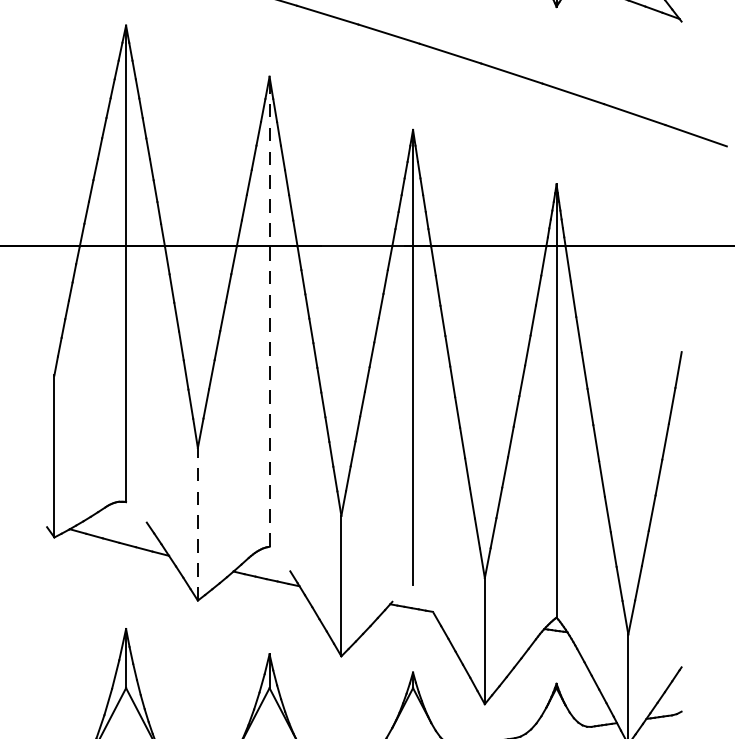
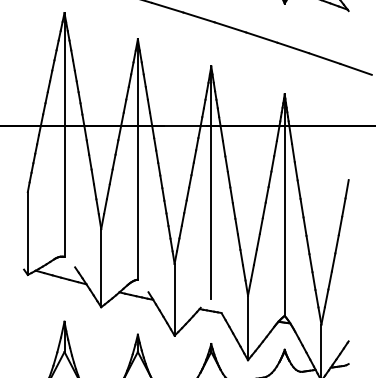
line: (268, 309) -> (137, 158), dashed -> solid
line: (198, 522) -> (101, 267), dashed -> solid

